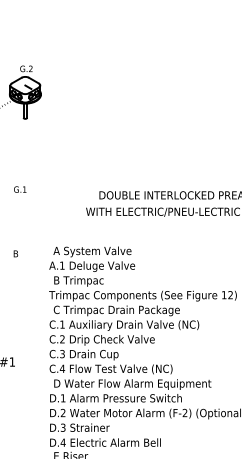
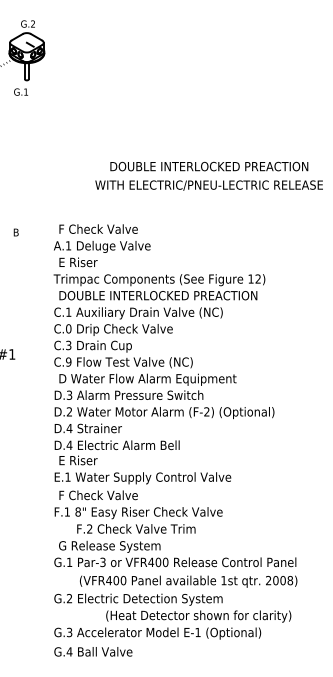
text: (20, 189) -> (21, 91), moved
text: (92, 252) -> (102, 230), A System Valve -> F Check Valve
text: (80, 281) -> (89, 263), B Trimpac -> E Riser
text: (142, 310) -> (158, 296), C Trimpac Drain Package -> DOUBLE INTERLOCKED PREACTION
text: (62, 339) -> (68, 328), C.2 -> C.0
text: (62, 368) -> (68, 361), C.4 -> C.9
text: (63, 397) -> (69, 394), D.1 -> D.3
text: (63, 427) -> (69, 428), D.3 -> D.4

